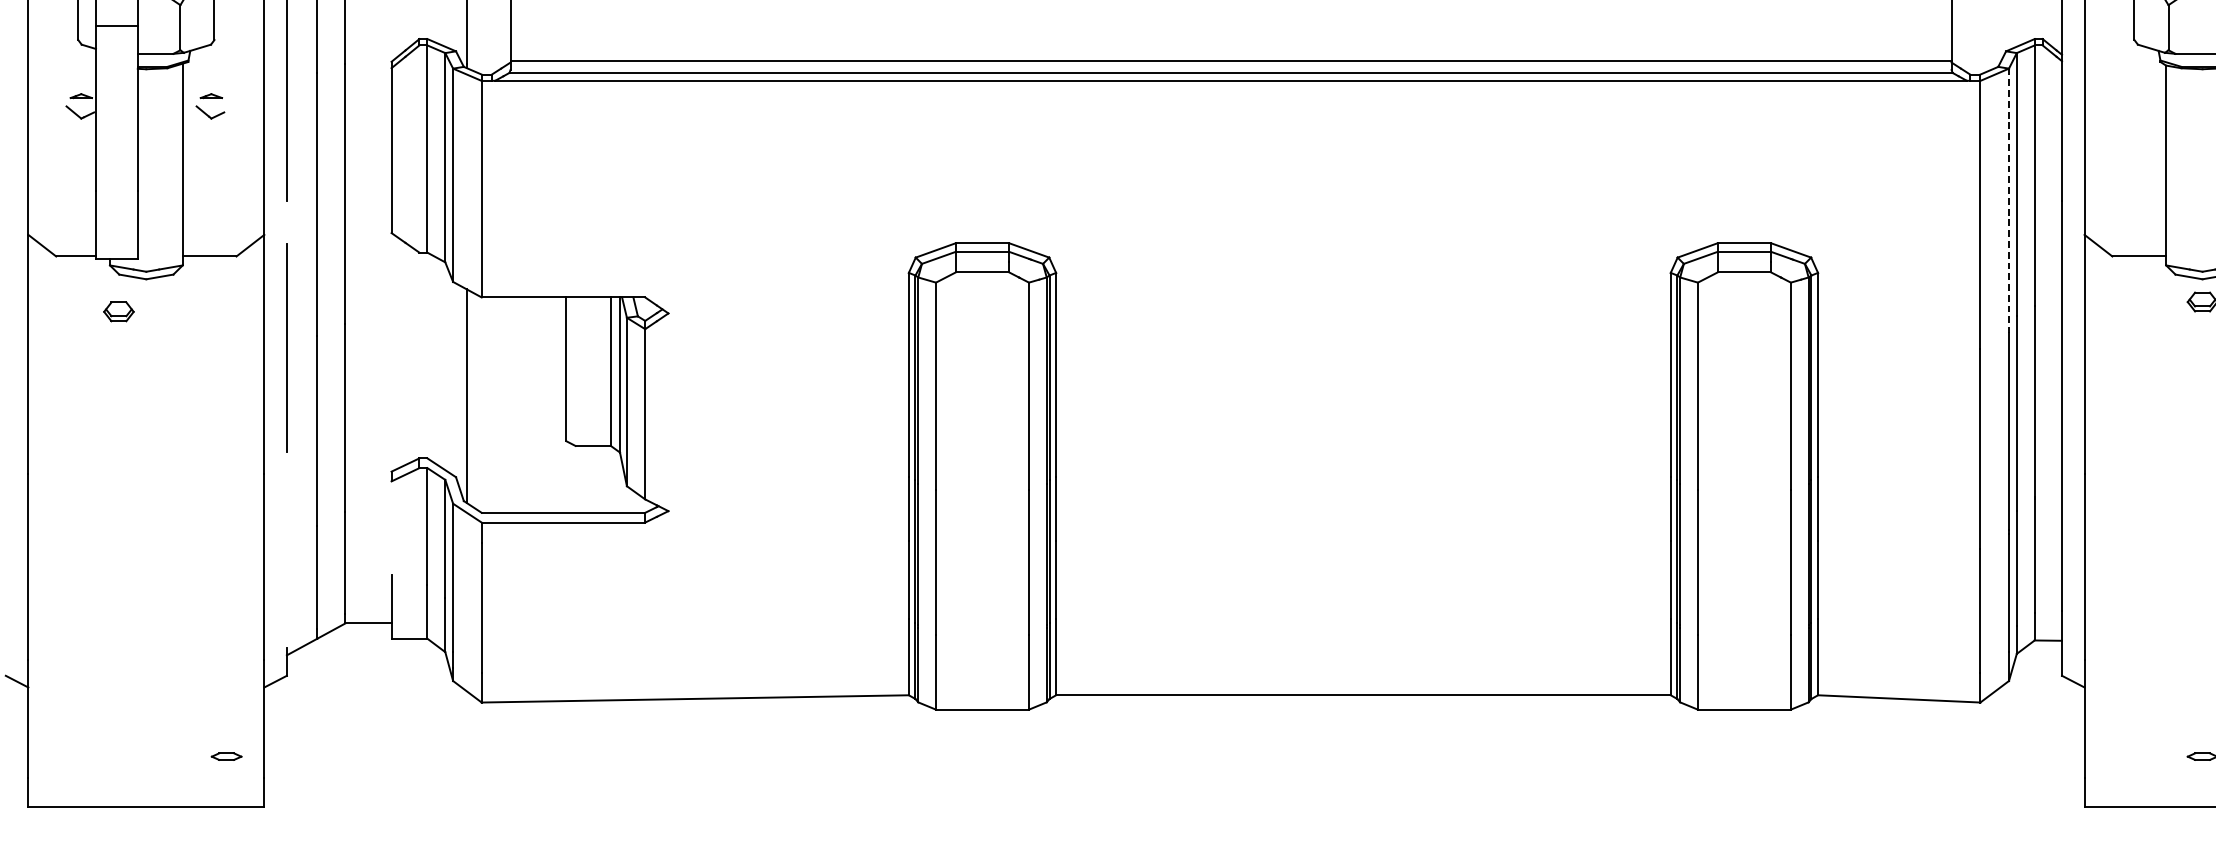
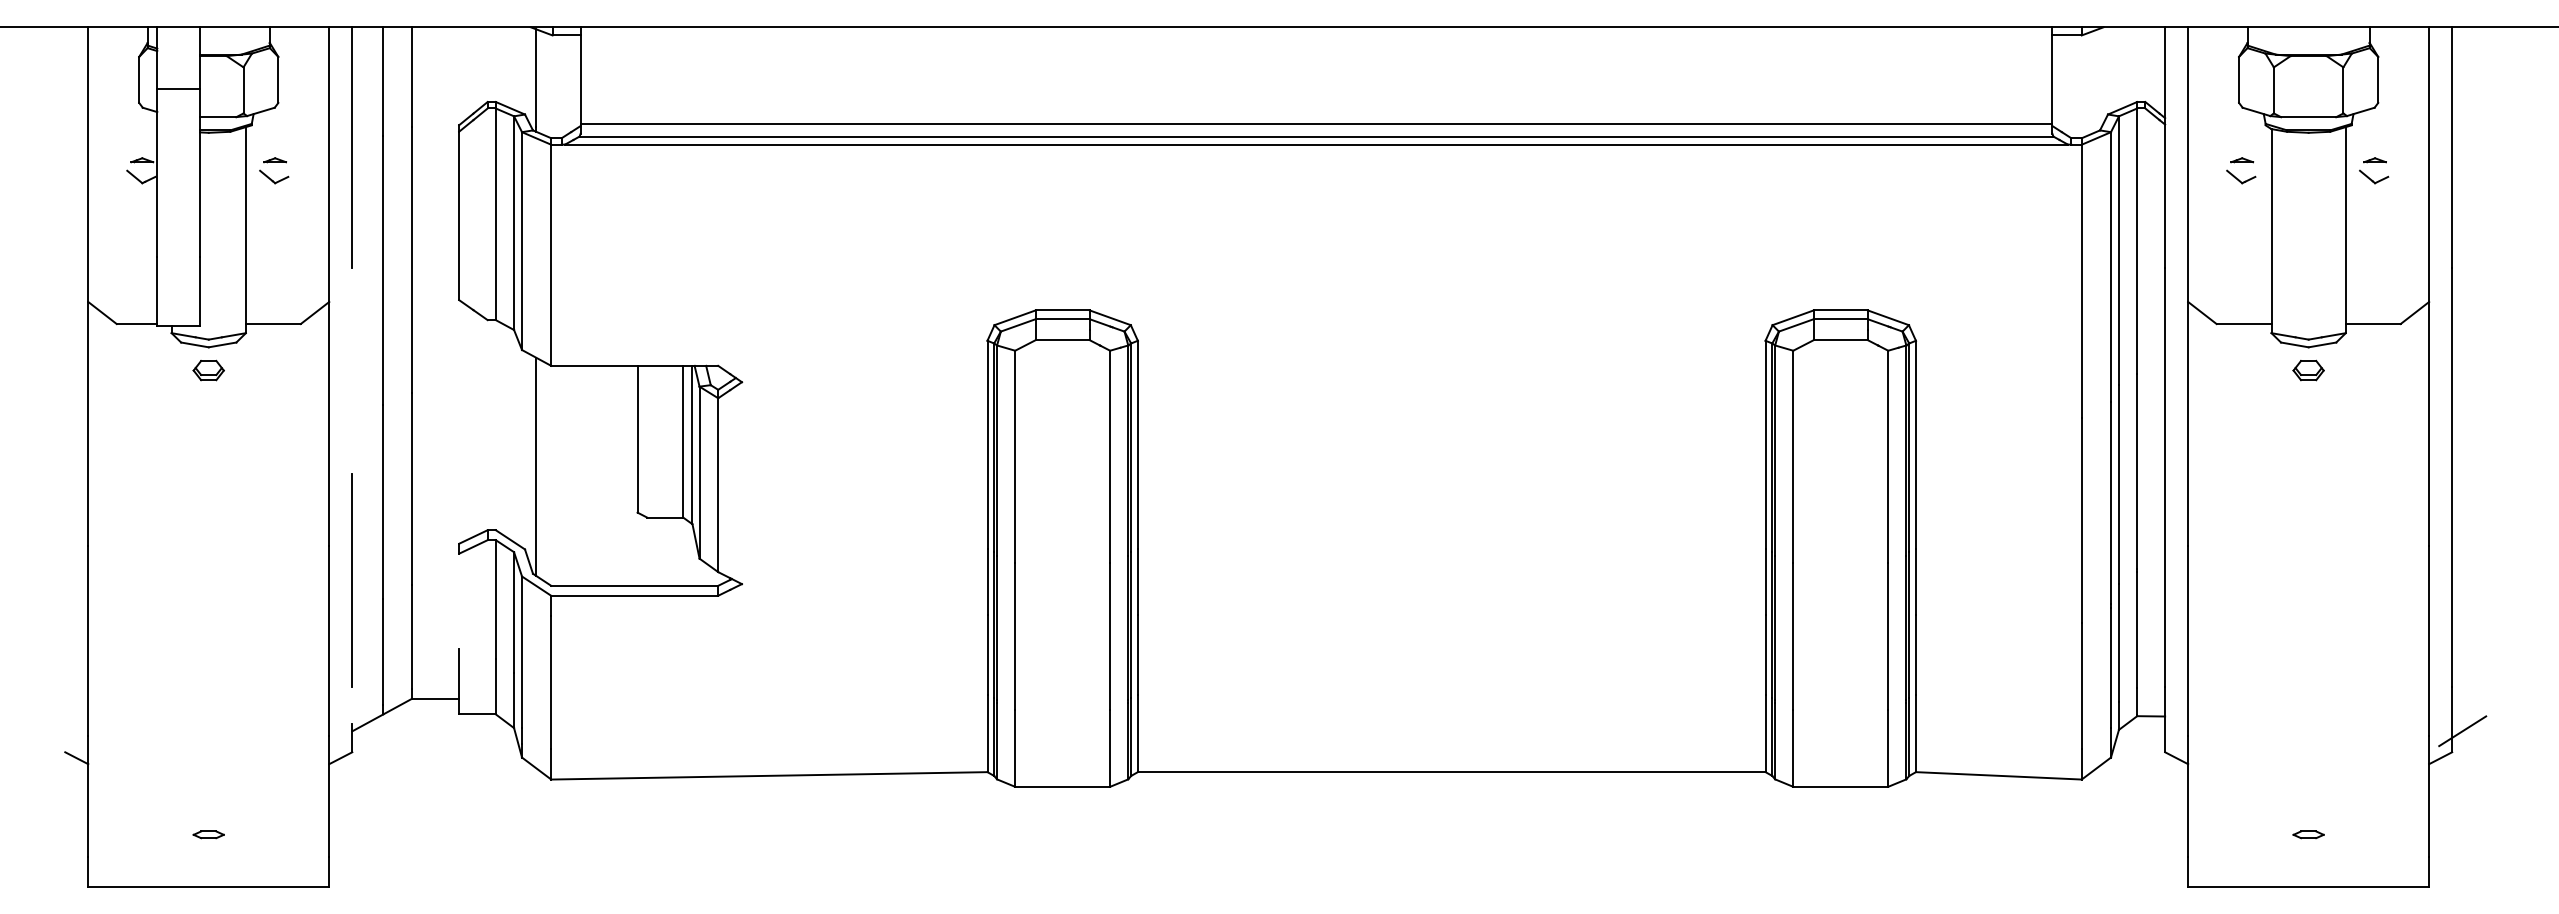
part: (2136, 98) -> (2241, 162), added
line: (2008, 201) -> (2110, 267), dashed -> solid
part: (118, 311) -> (208, 370), moved
line: (286, 348) -> (351, 580), moved
part: (226, 756) -> (208, 834), moved

